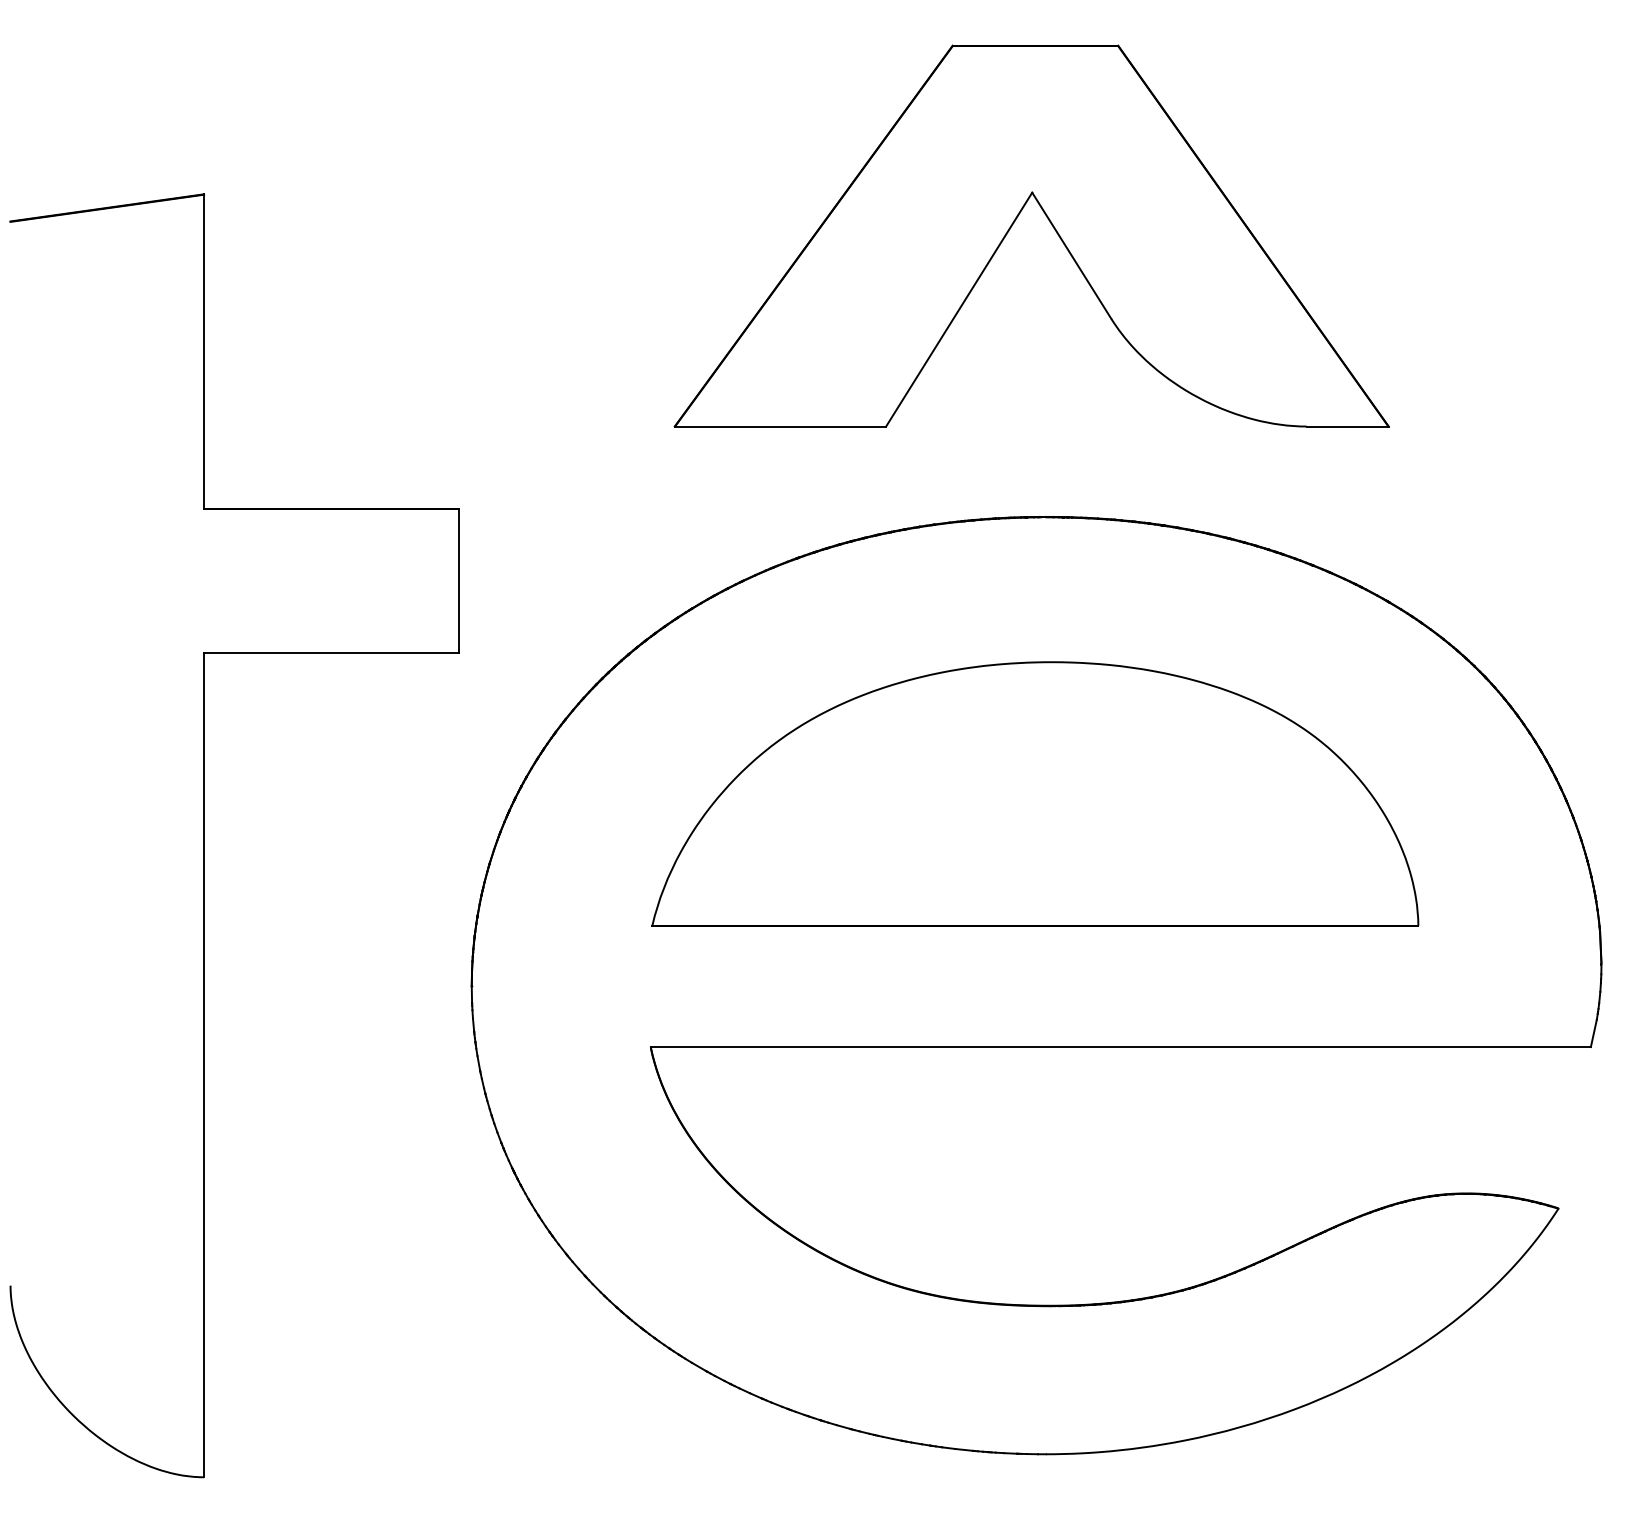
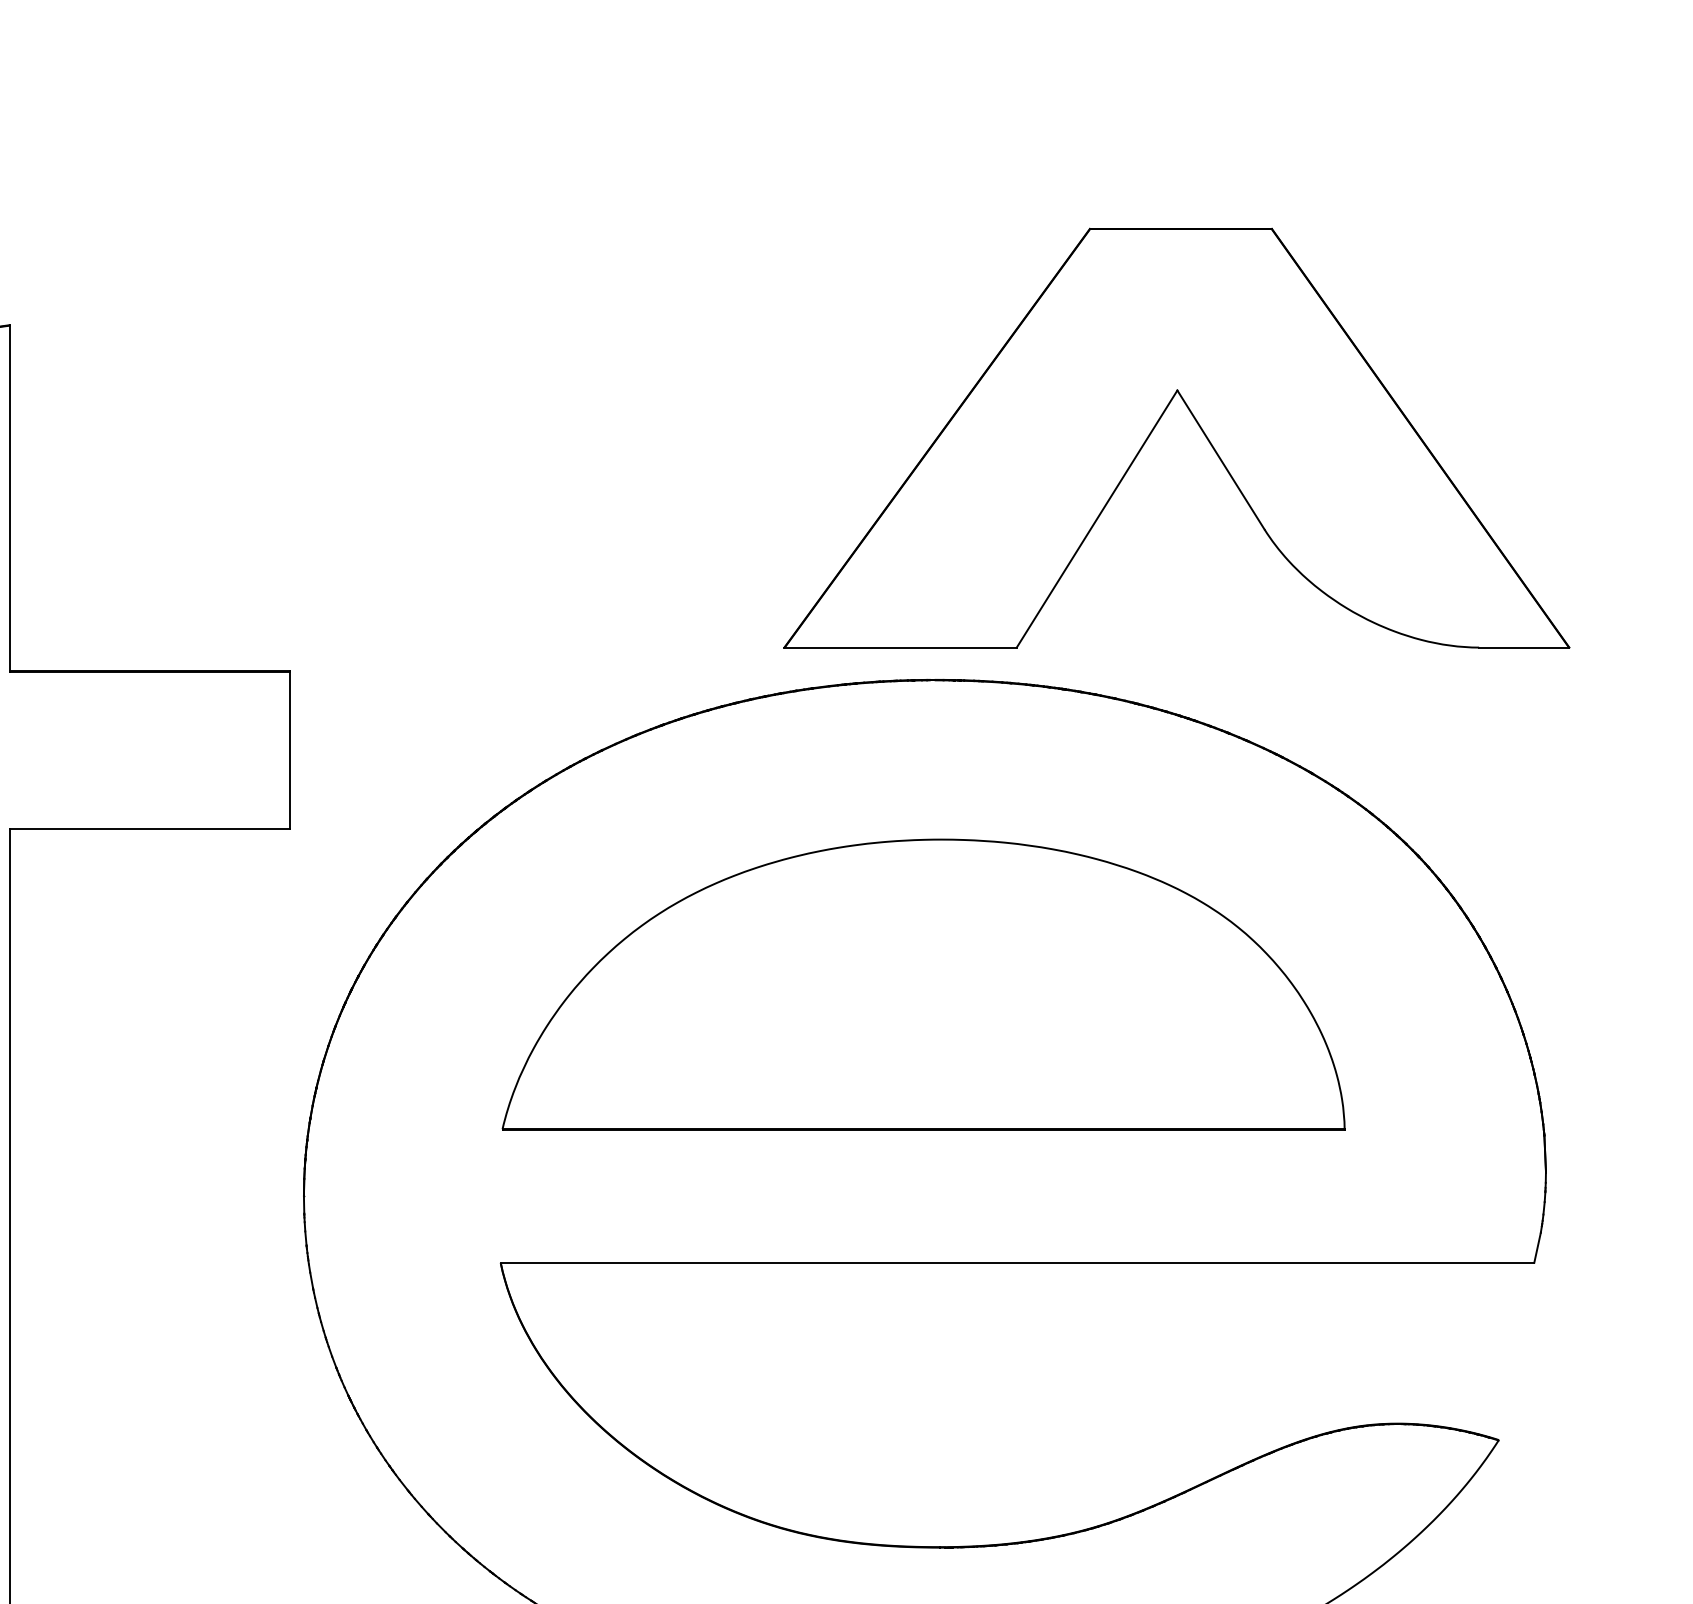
part: (1014, 223) -> (1157, 424), moved

